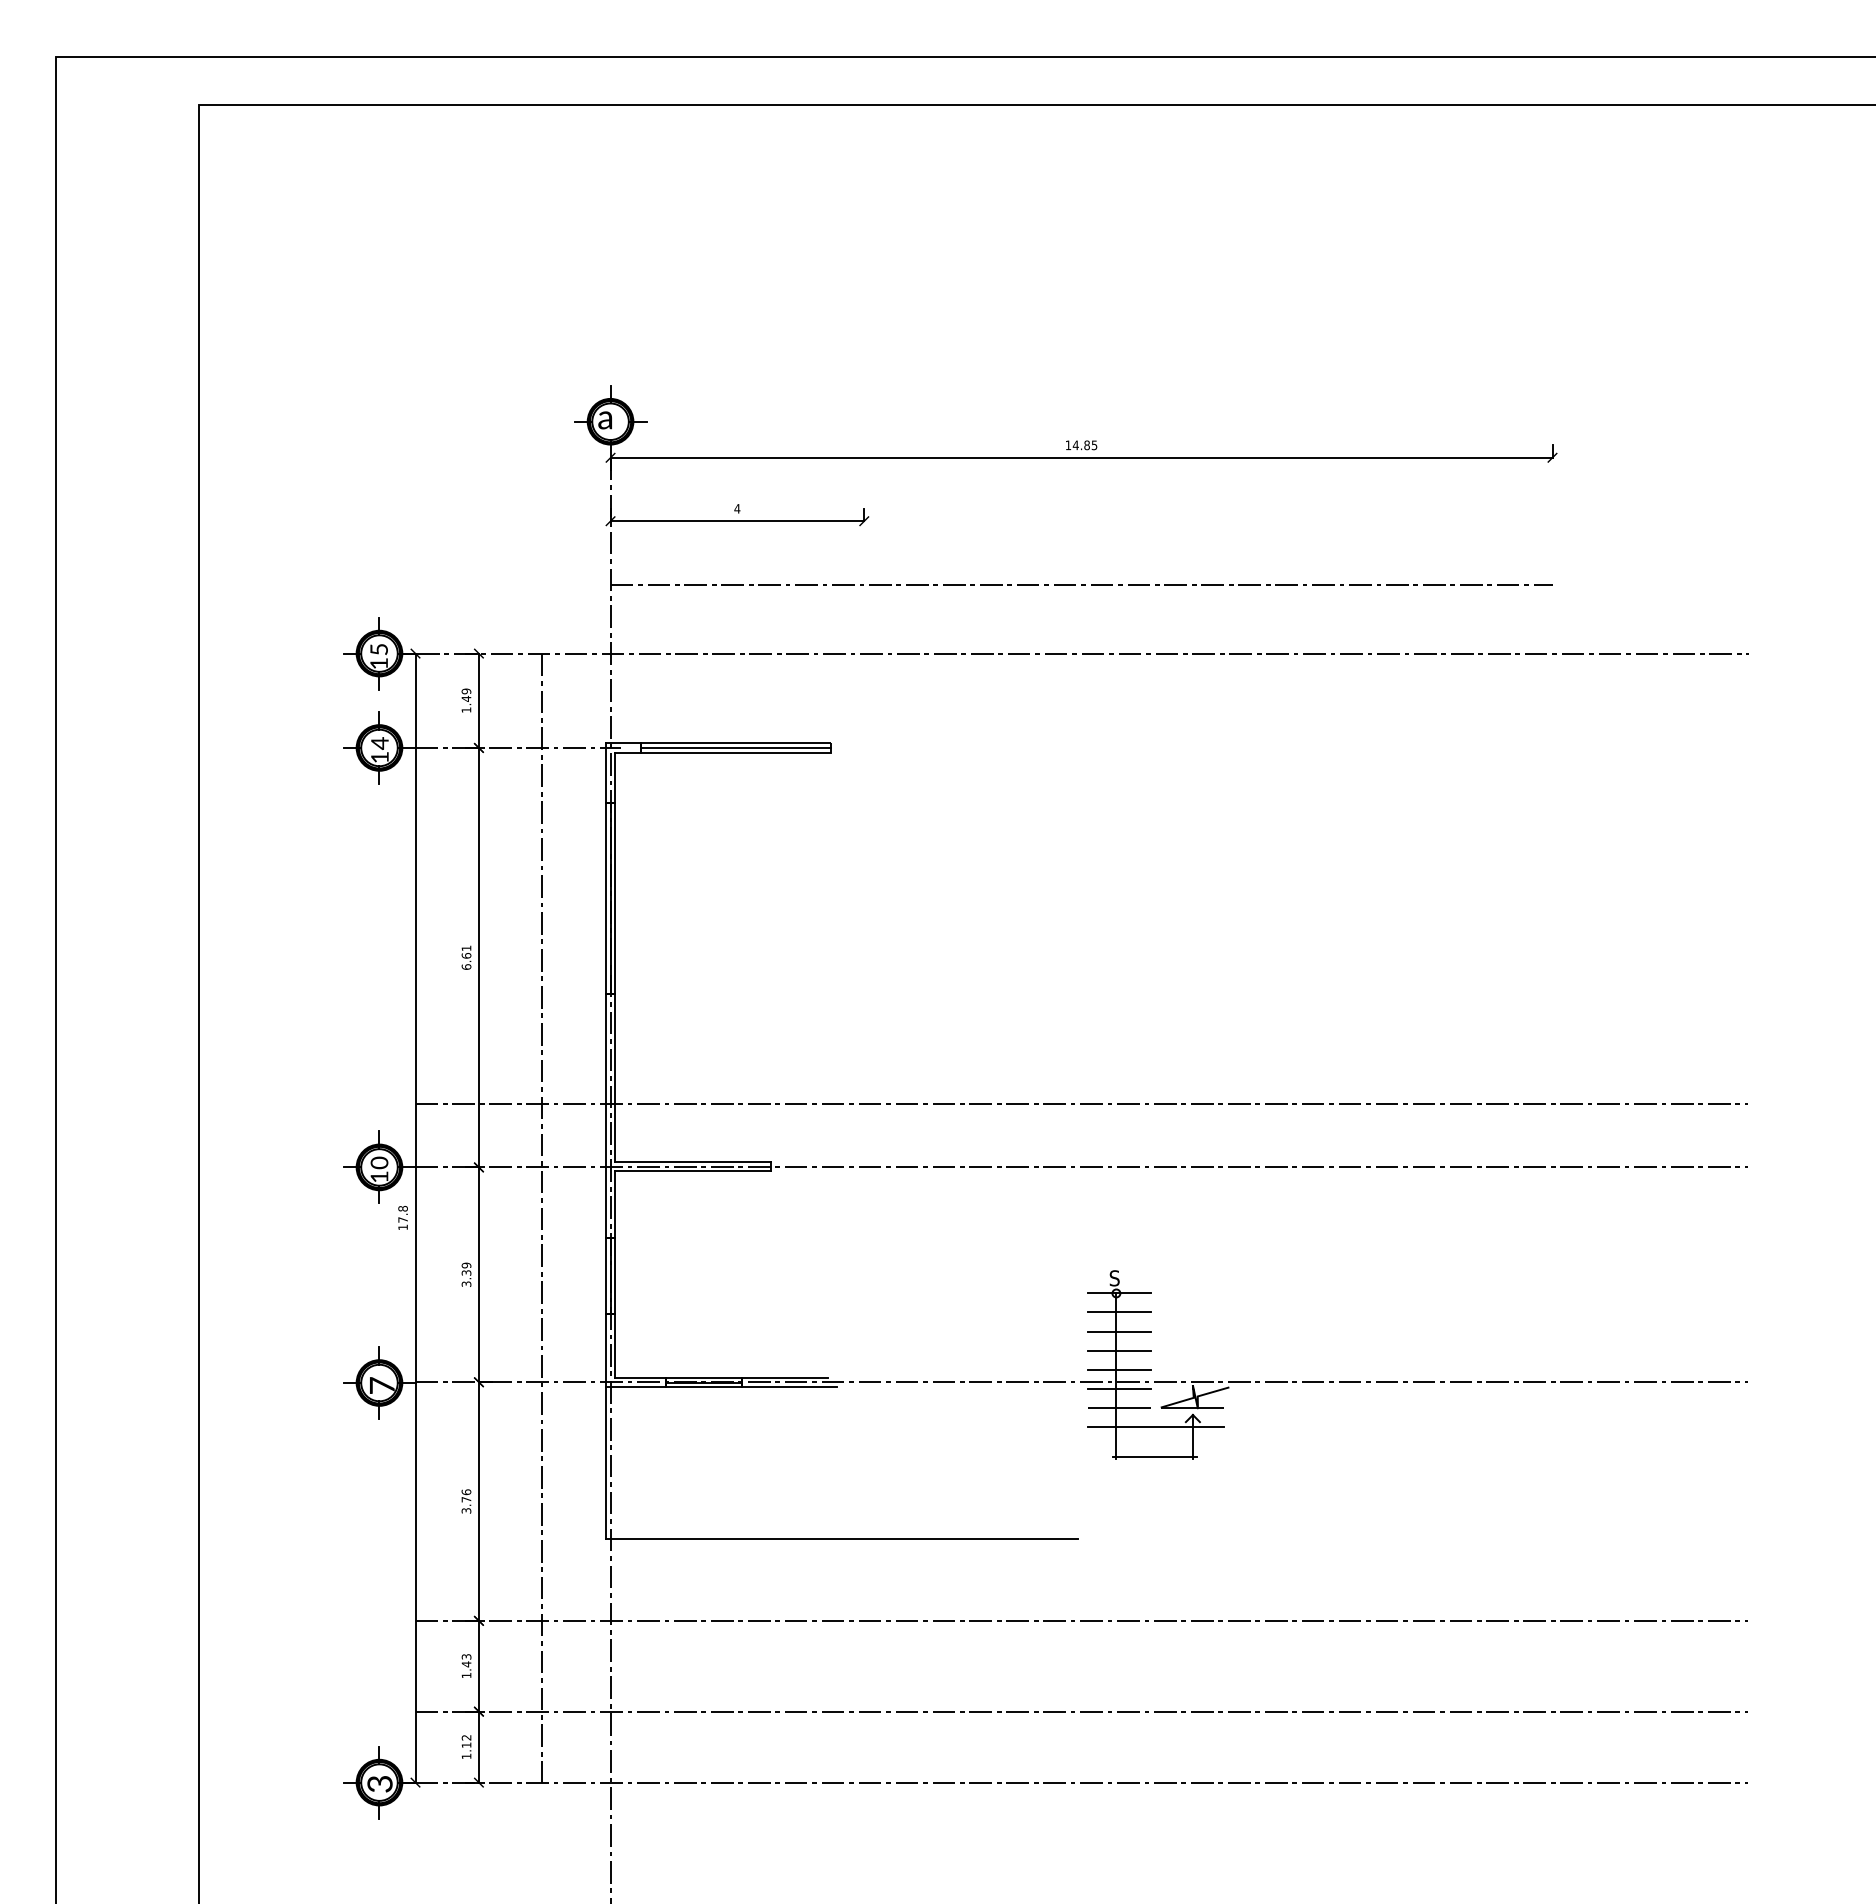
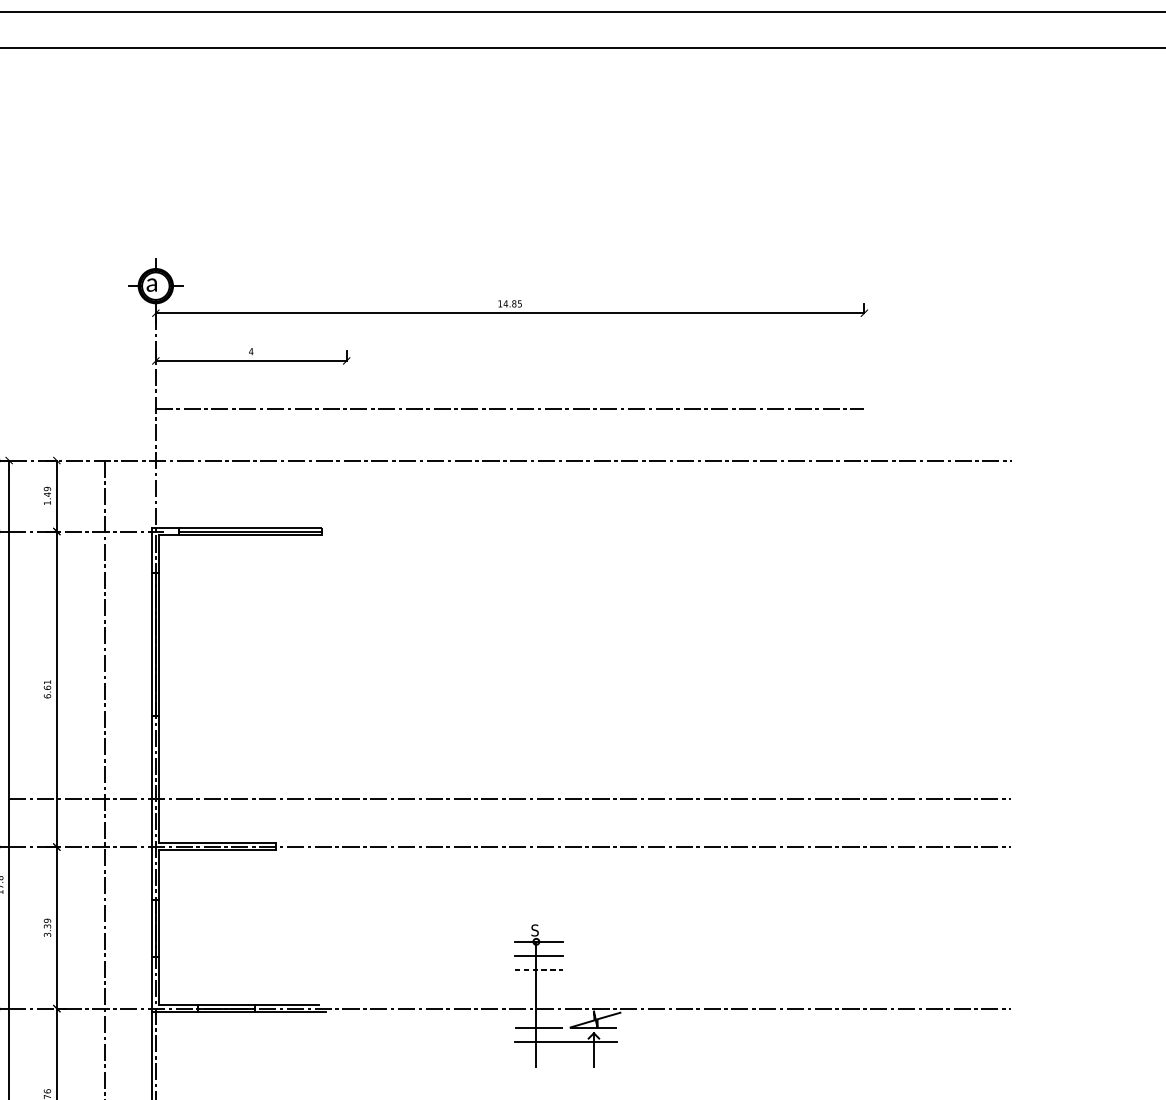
line: (1119, 1331) -> (538, 970), solid -> dashed
line: (1119, 1350) -> (538, 984), removed
line: (1119, 1369) -> (538, 999), removed
line: (1119, 1388) -> (538, 1013), removed
line: (1154, 1456) -> (565, 1064), removed

